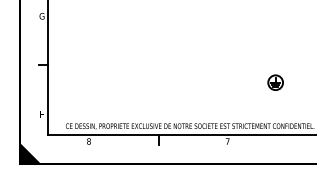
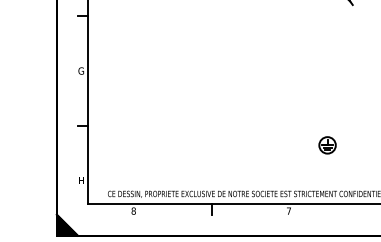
part: (275, 82) -> (327, 145), moved

